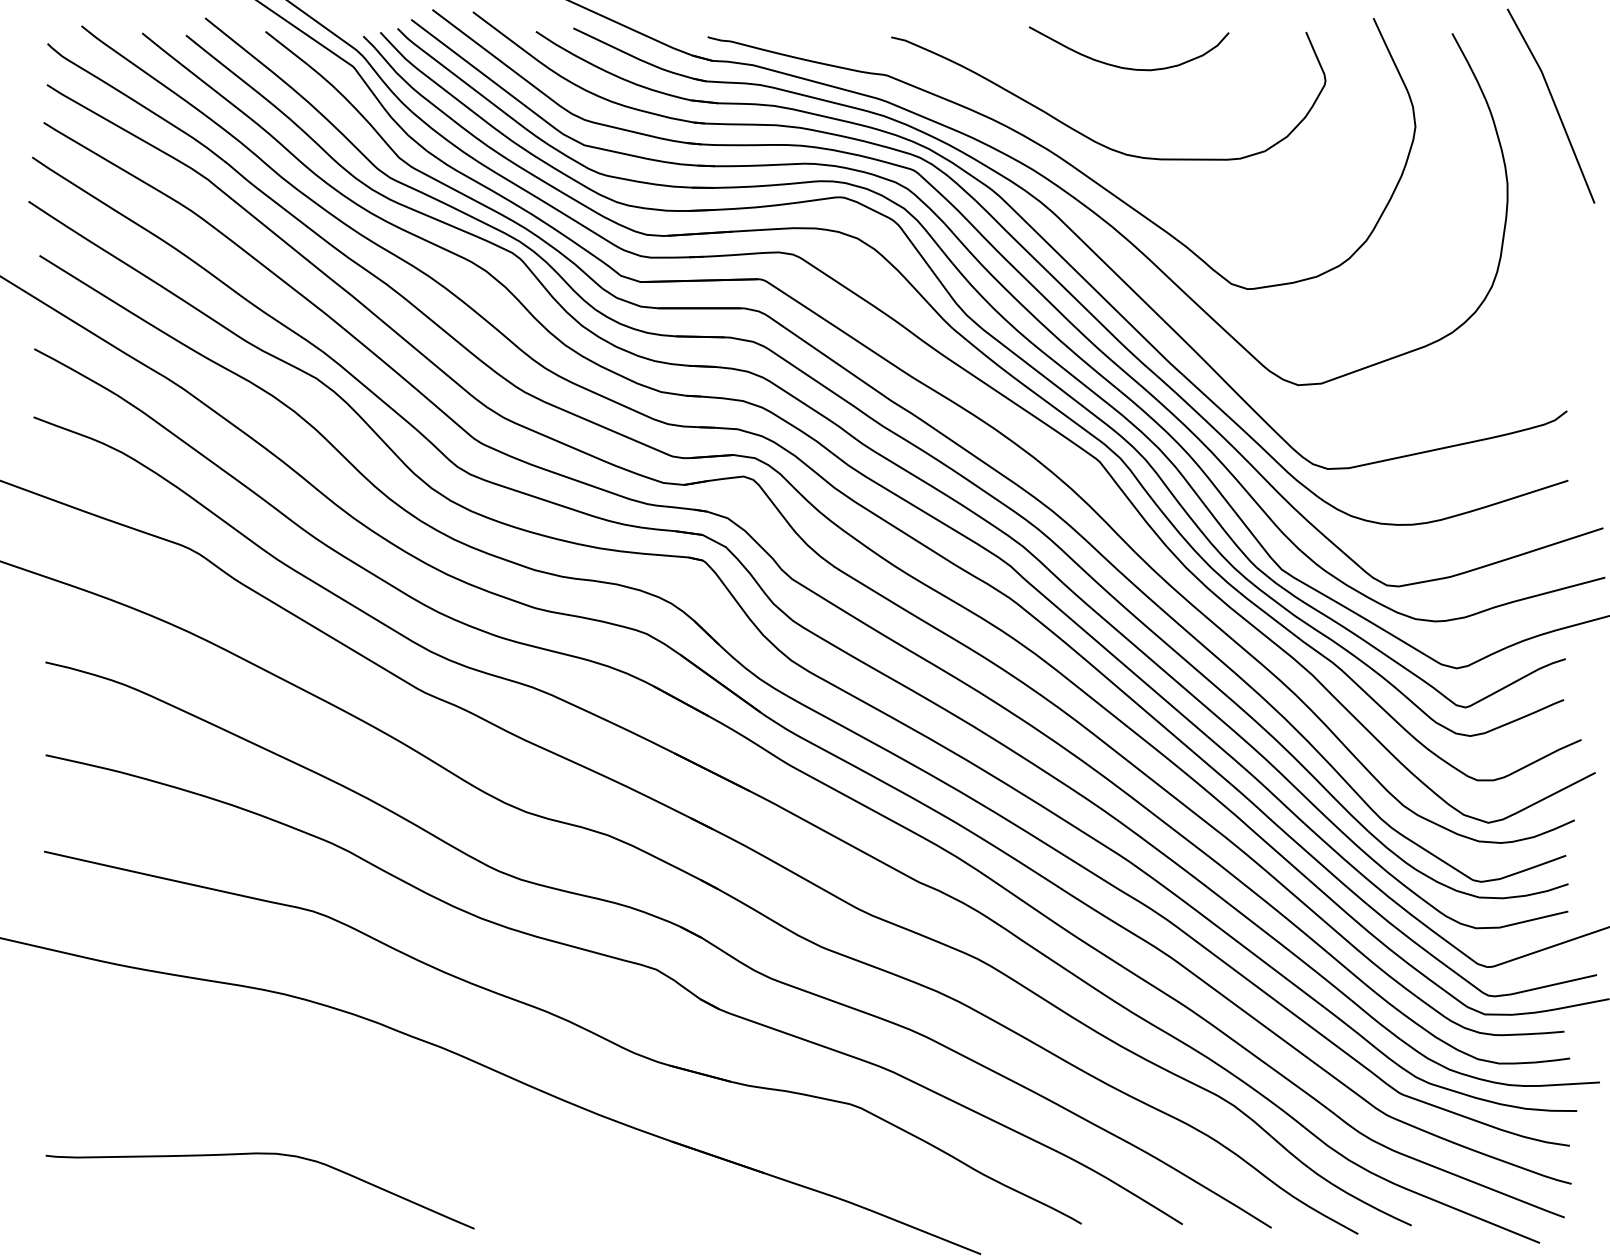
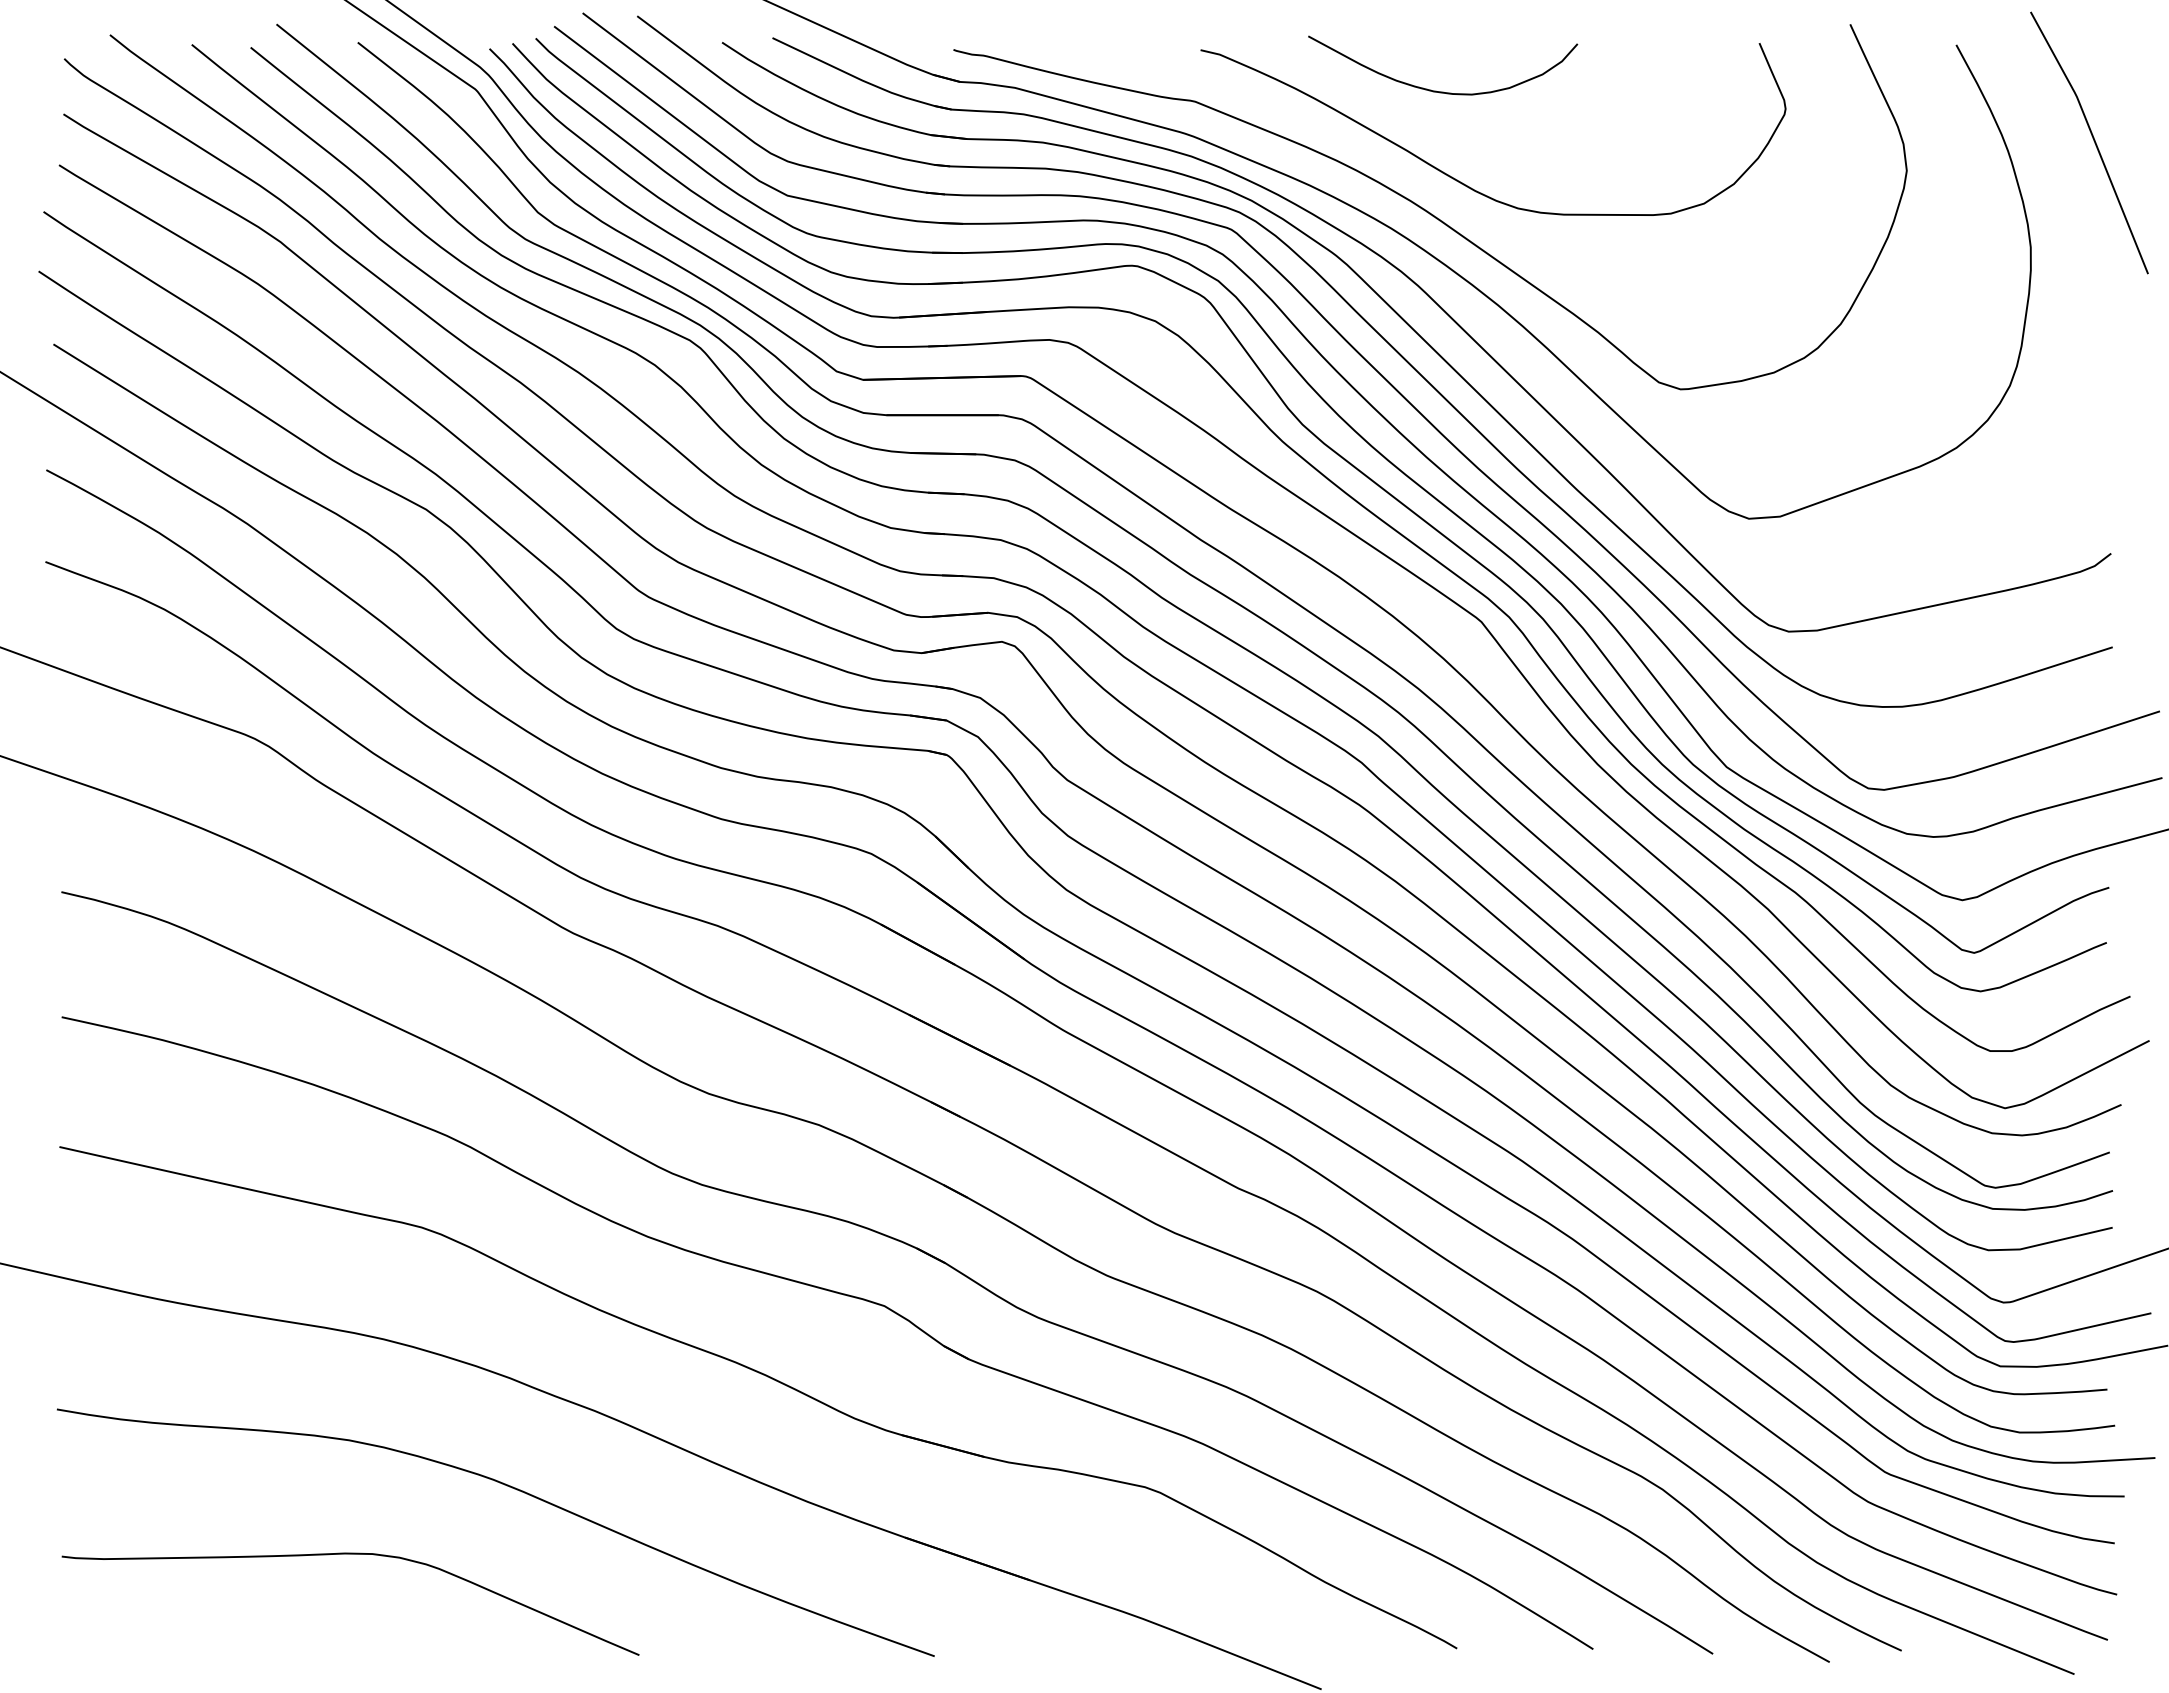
curve: (1124, 67) -> (1436, 90), moved
curve: (381, 1105) -> (514, 1489), added

